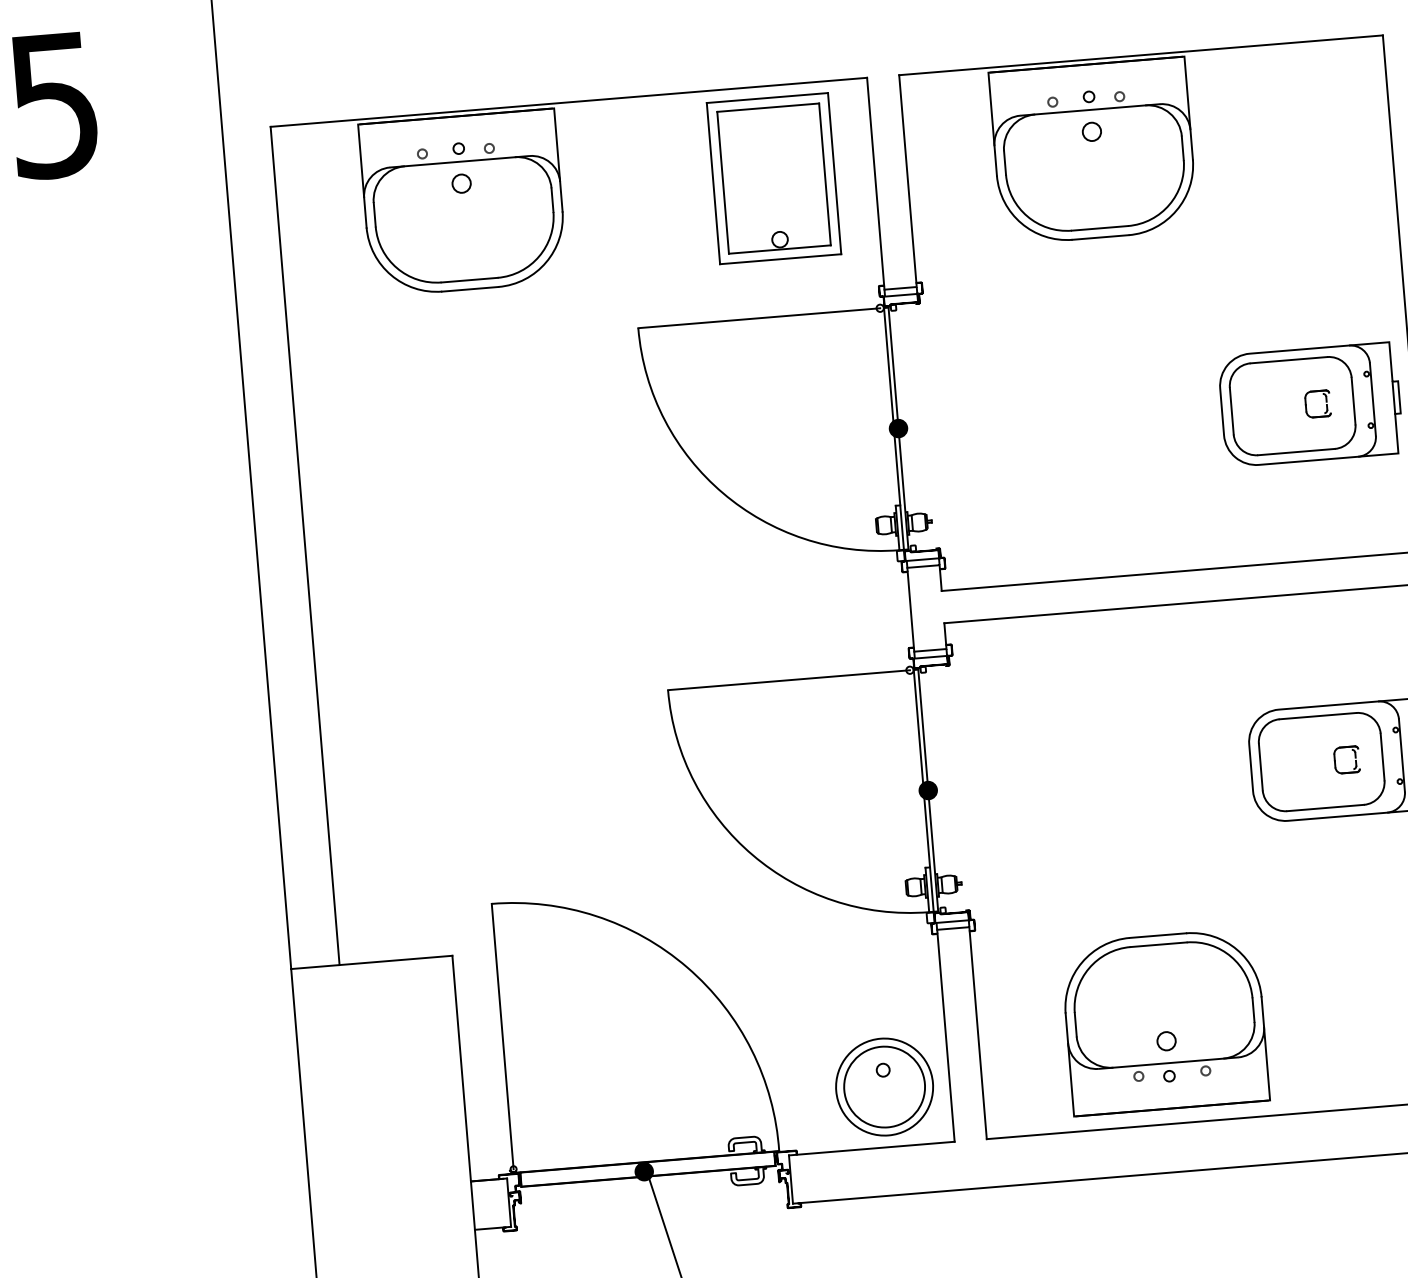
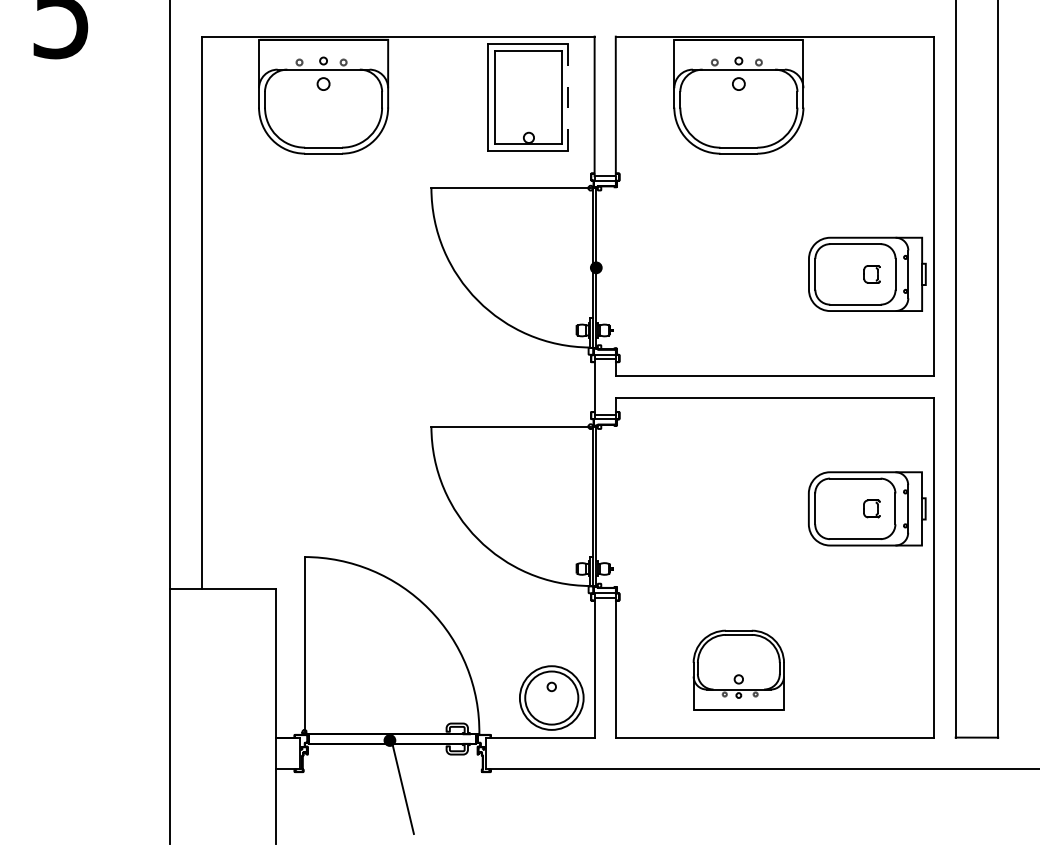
line: (835, 174) -> (568, 98), solid -> dashed
fill: (926, 789) -> (595, 505), removed
part: (1164, 1021) -> (738, 670), size x0.7

